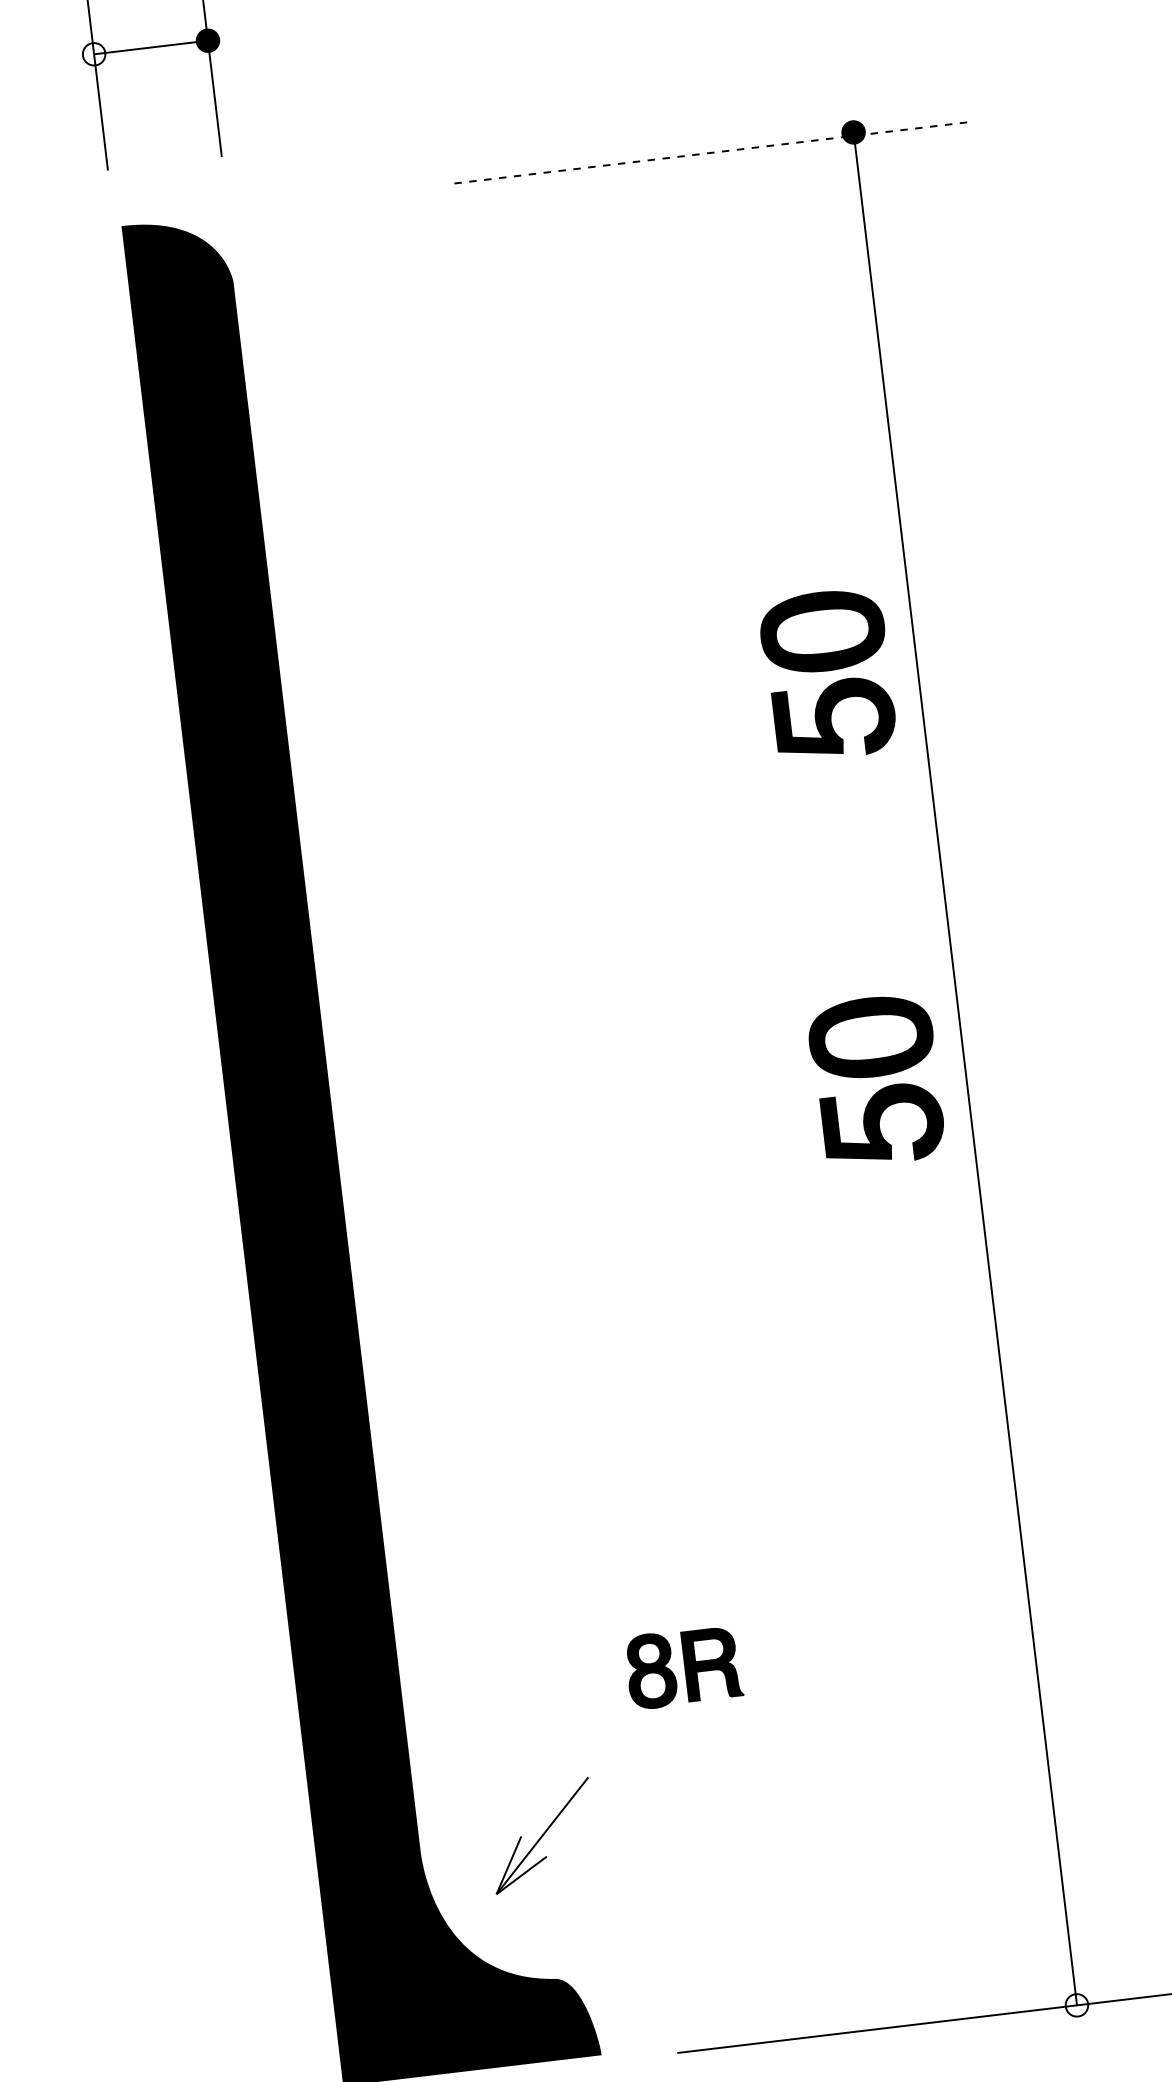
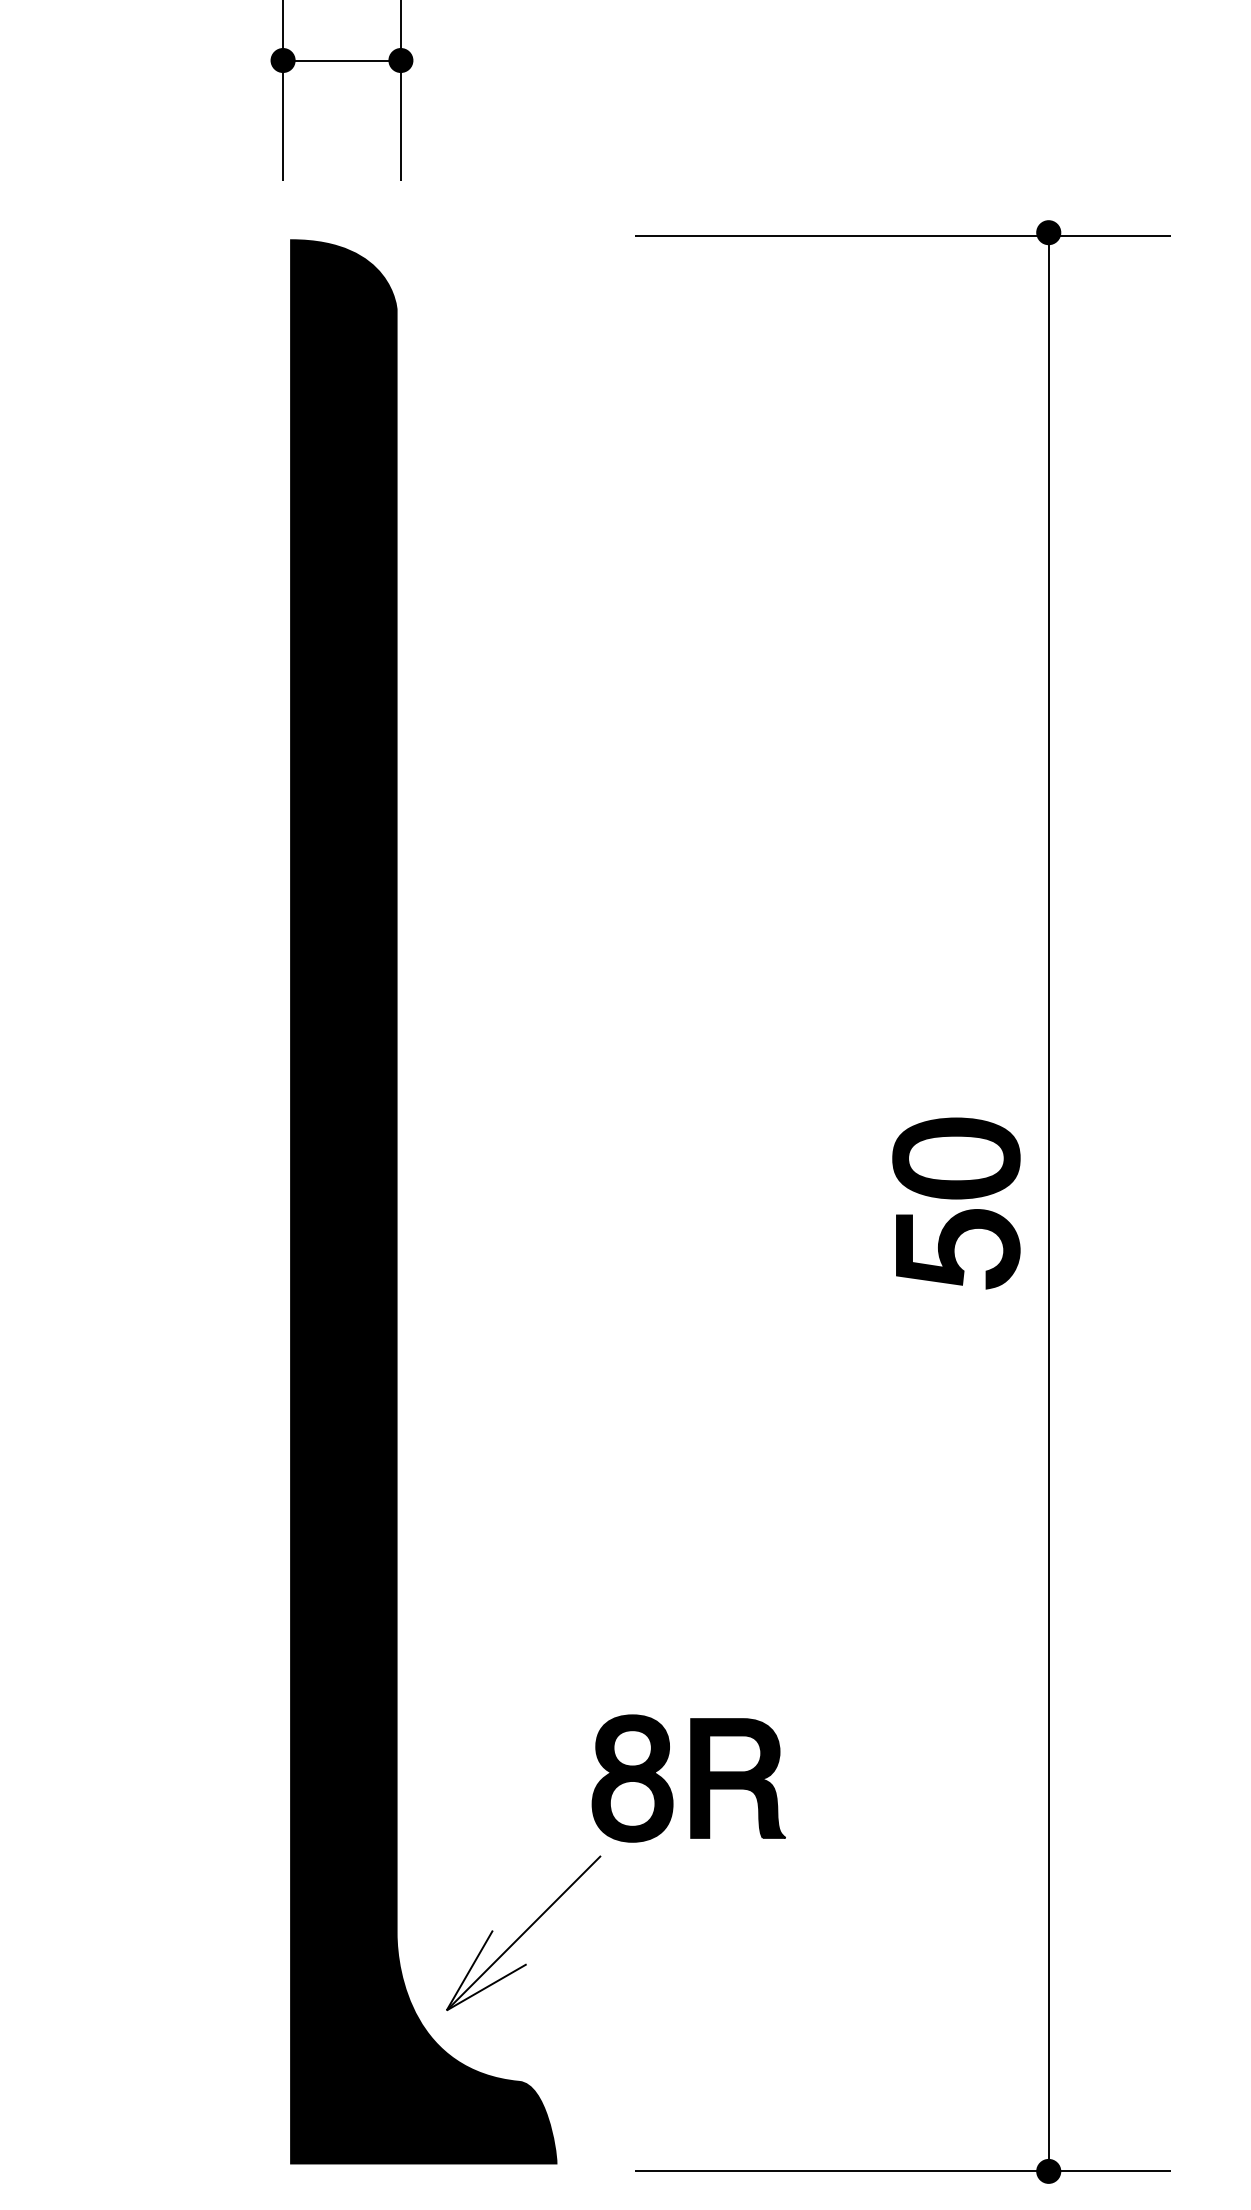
fill: (93, 54) -> (282, 60), added
line: (713, 152) -> (903, 236), dashed -> solid
part: (827, 675) -> (956, 783), removed
part: (683, 1667) -> (688, 1778), size x1.67
part: (542, 1836) -> (523, 1933), size x1.43
fill: (1076, 2004) -> (1048, 2170), added

